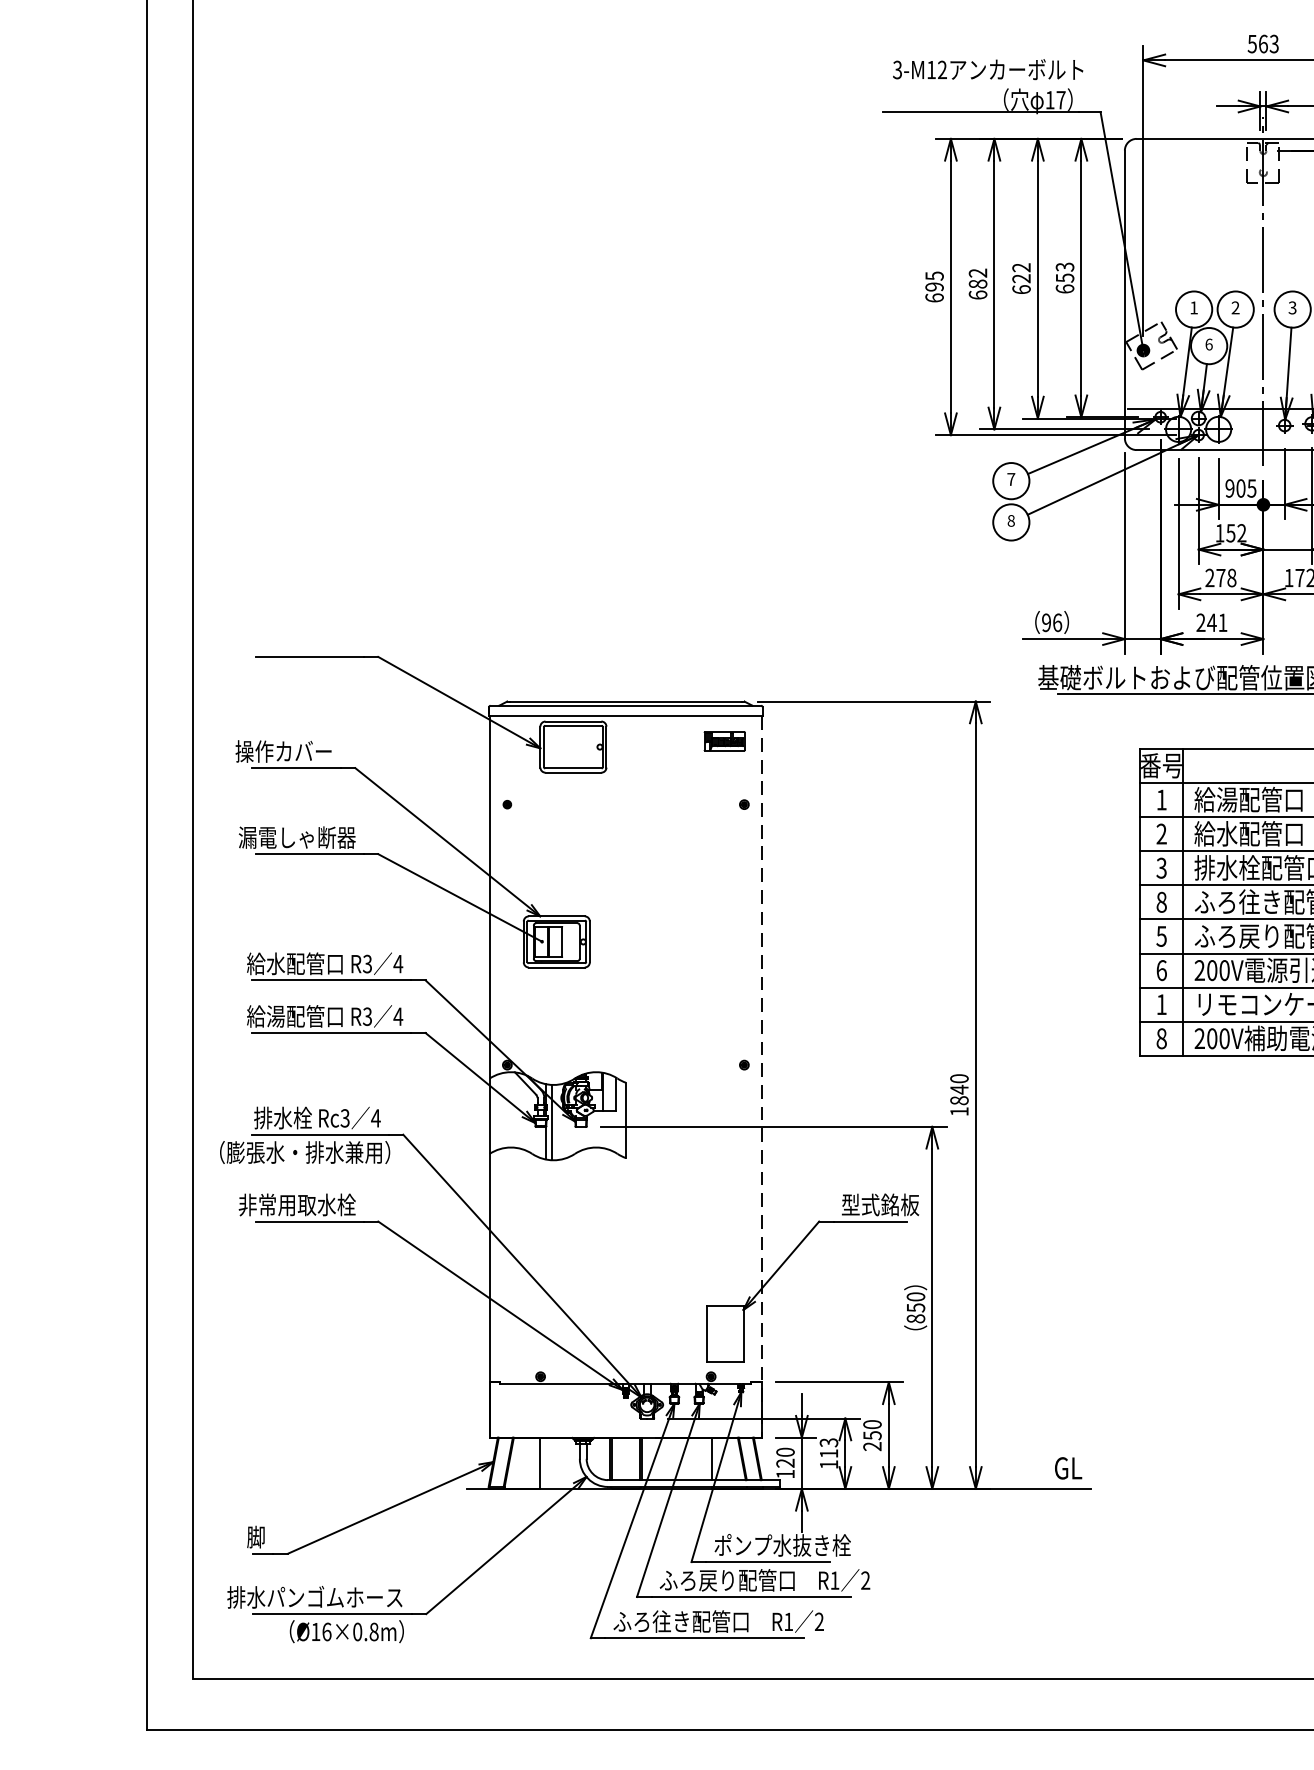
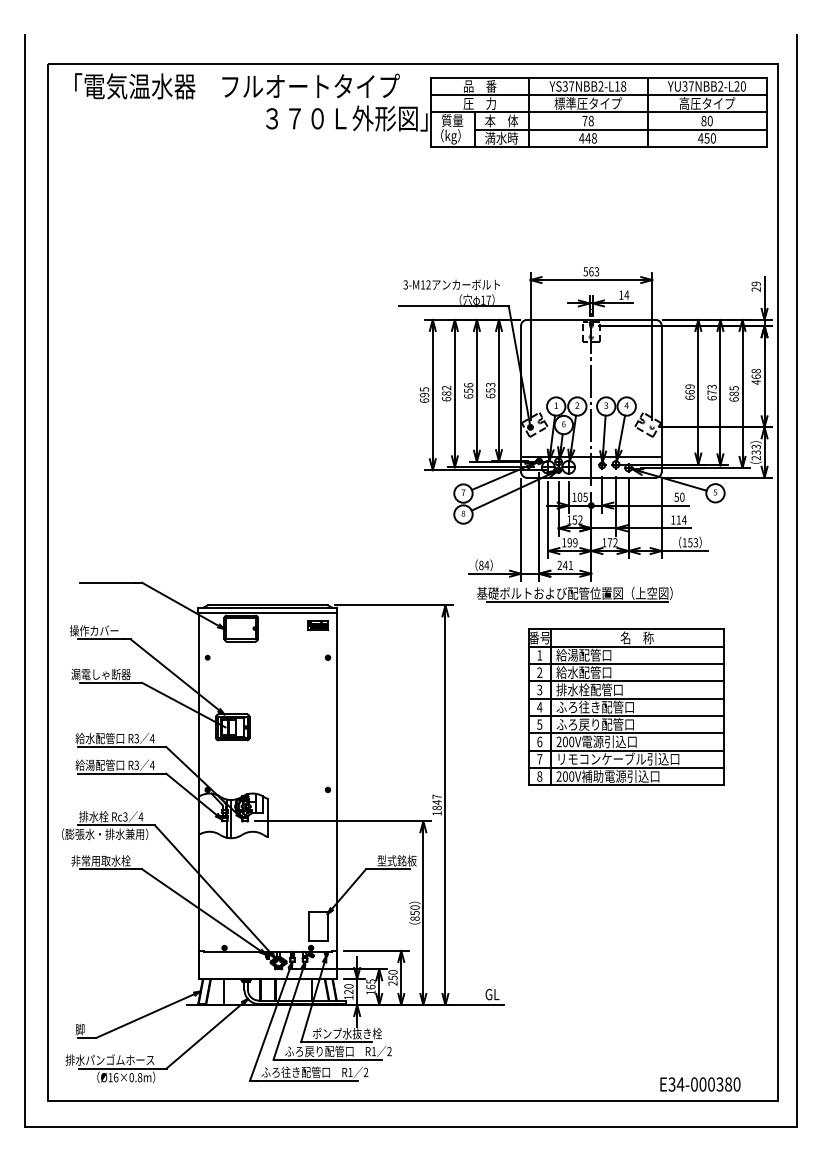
text: (1021, 272) -> (468, 387), 622 -> 656
text: (1230, 486) -> (574, 496), 905 -> 105
text: (1220, 577) -> (569, 542), 278 -> 199
text: (1052, 622) -> (484, 565), 96 -> 84
text: (1161, 902) -> (539, 707), 8 -> 4
text: (1161, 1005) -> (539, 759), 1 -> 7
line: (761, 1078) -> (336, 796), dashed -> solid
text: (958, 1078) -> (436, 796), 1840 -> 1847
text: (828, 1448) -> (370, 984), 113 -> 165

